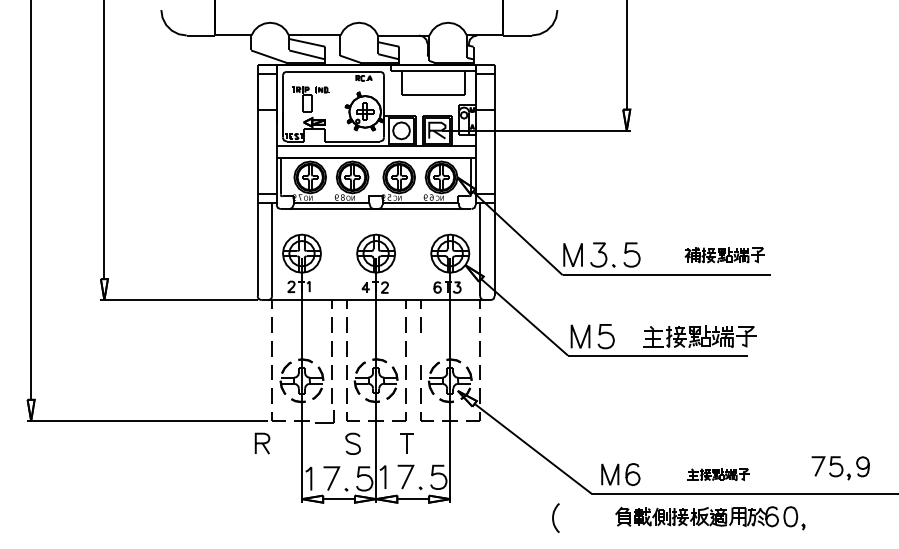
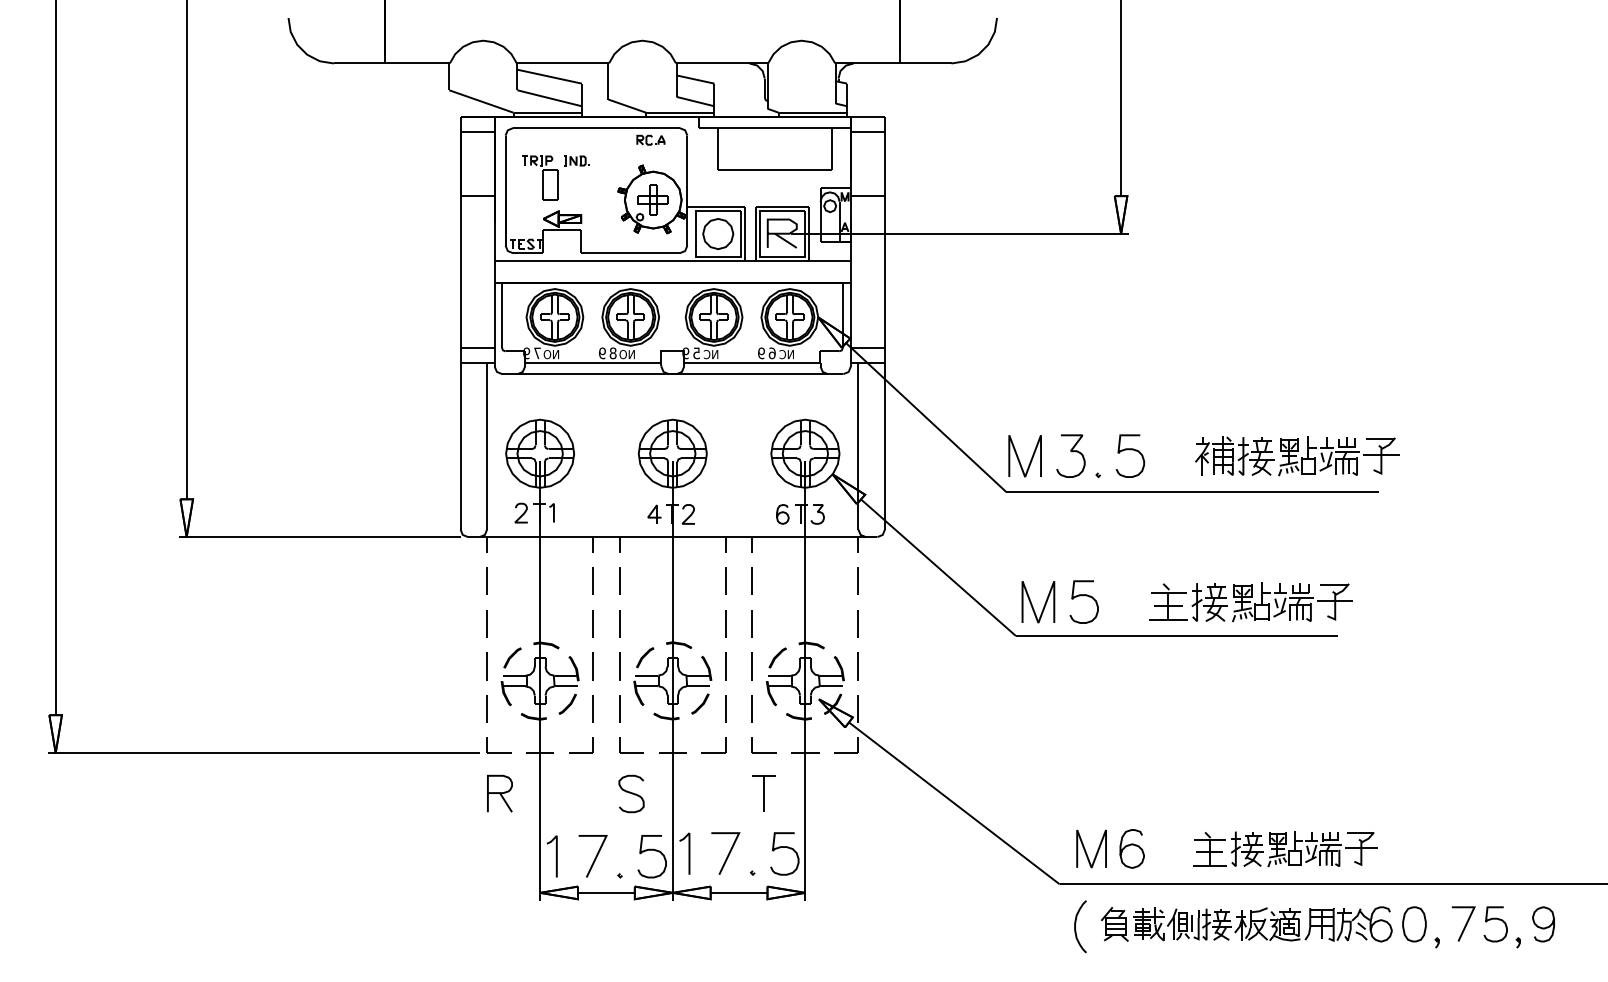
part: (724, 255) -> (1295, 457), size x1.43
line: (420, 348) -> (752, 623), added
part: (325, 416) -> (582, 745), size x0.71
part: (262, 443) -> (499, 793), moved
part: (406, 443) -> (762, 793), moved
part: (840, 468) -> (1503, 927), moved
part: (718, 474) -> (1285, 848), size x1.67
curve: (553, 518) -> (1075, 927), moved

